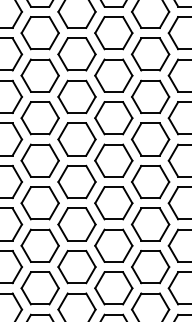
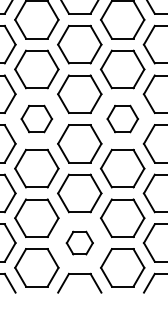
part: (76, 181) -> (36, 118), size x0.7
part: (150, 181) -> (122, 118), size x0.7
part: (113, 288) -> (79, 243), size x0.6

